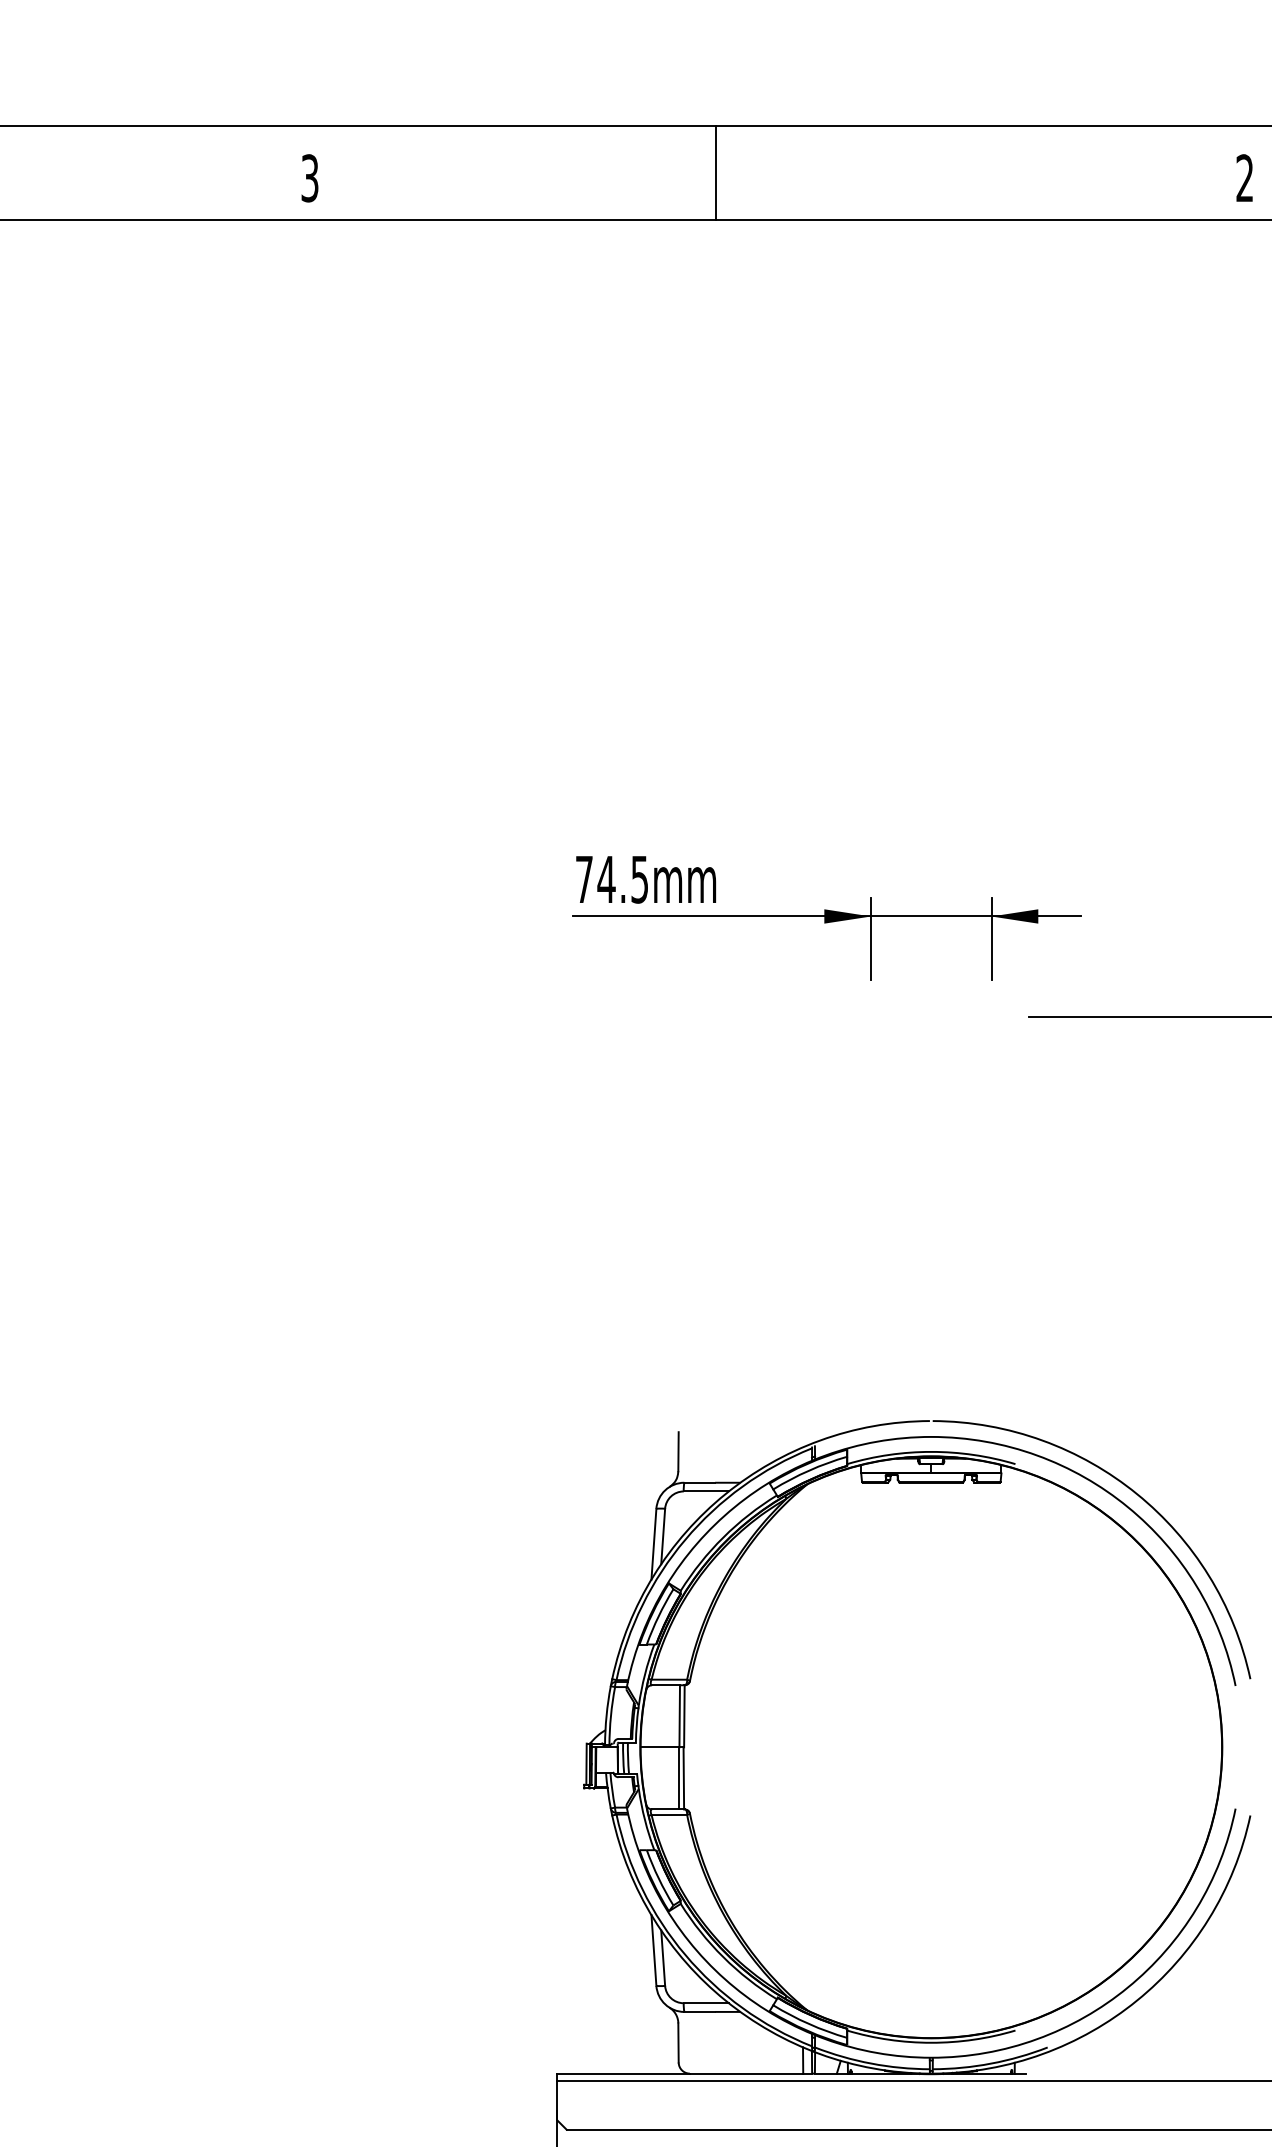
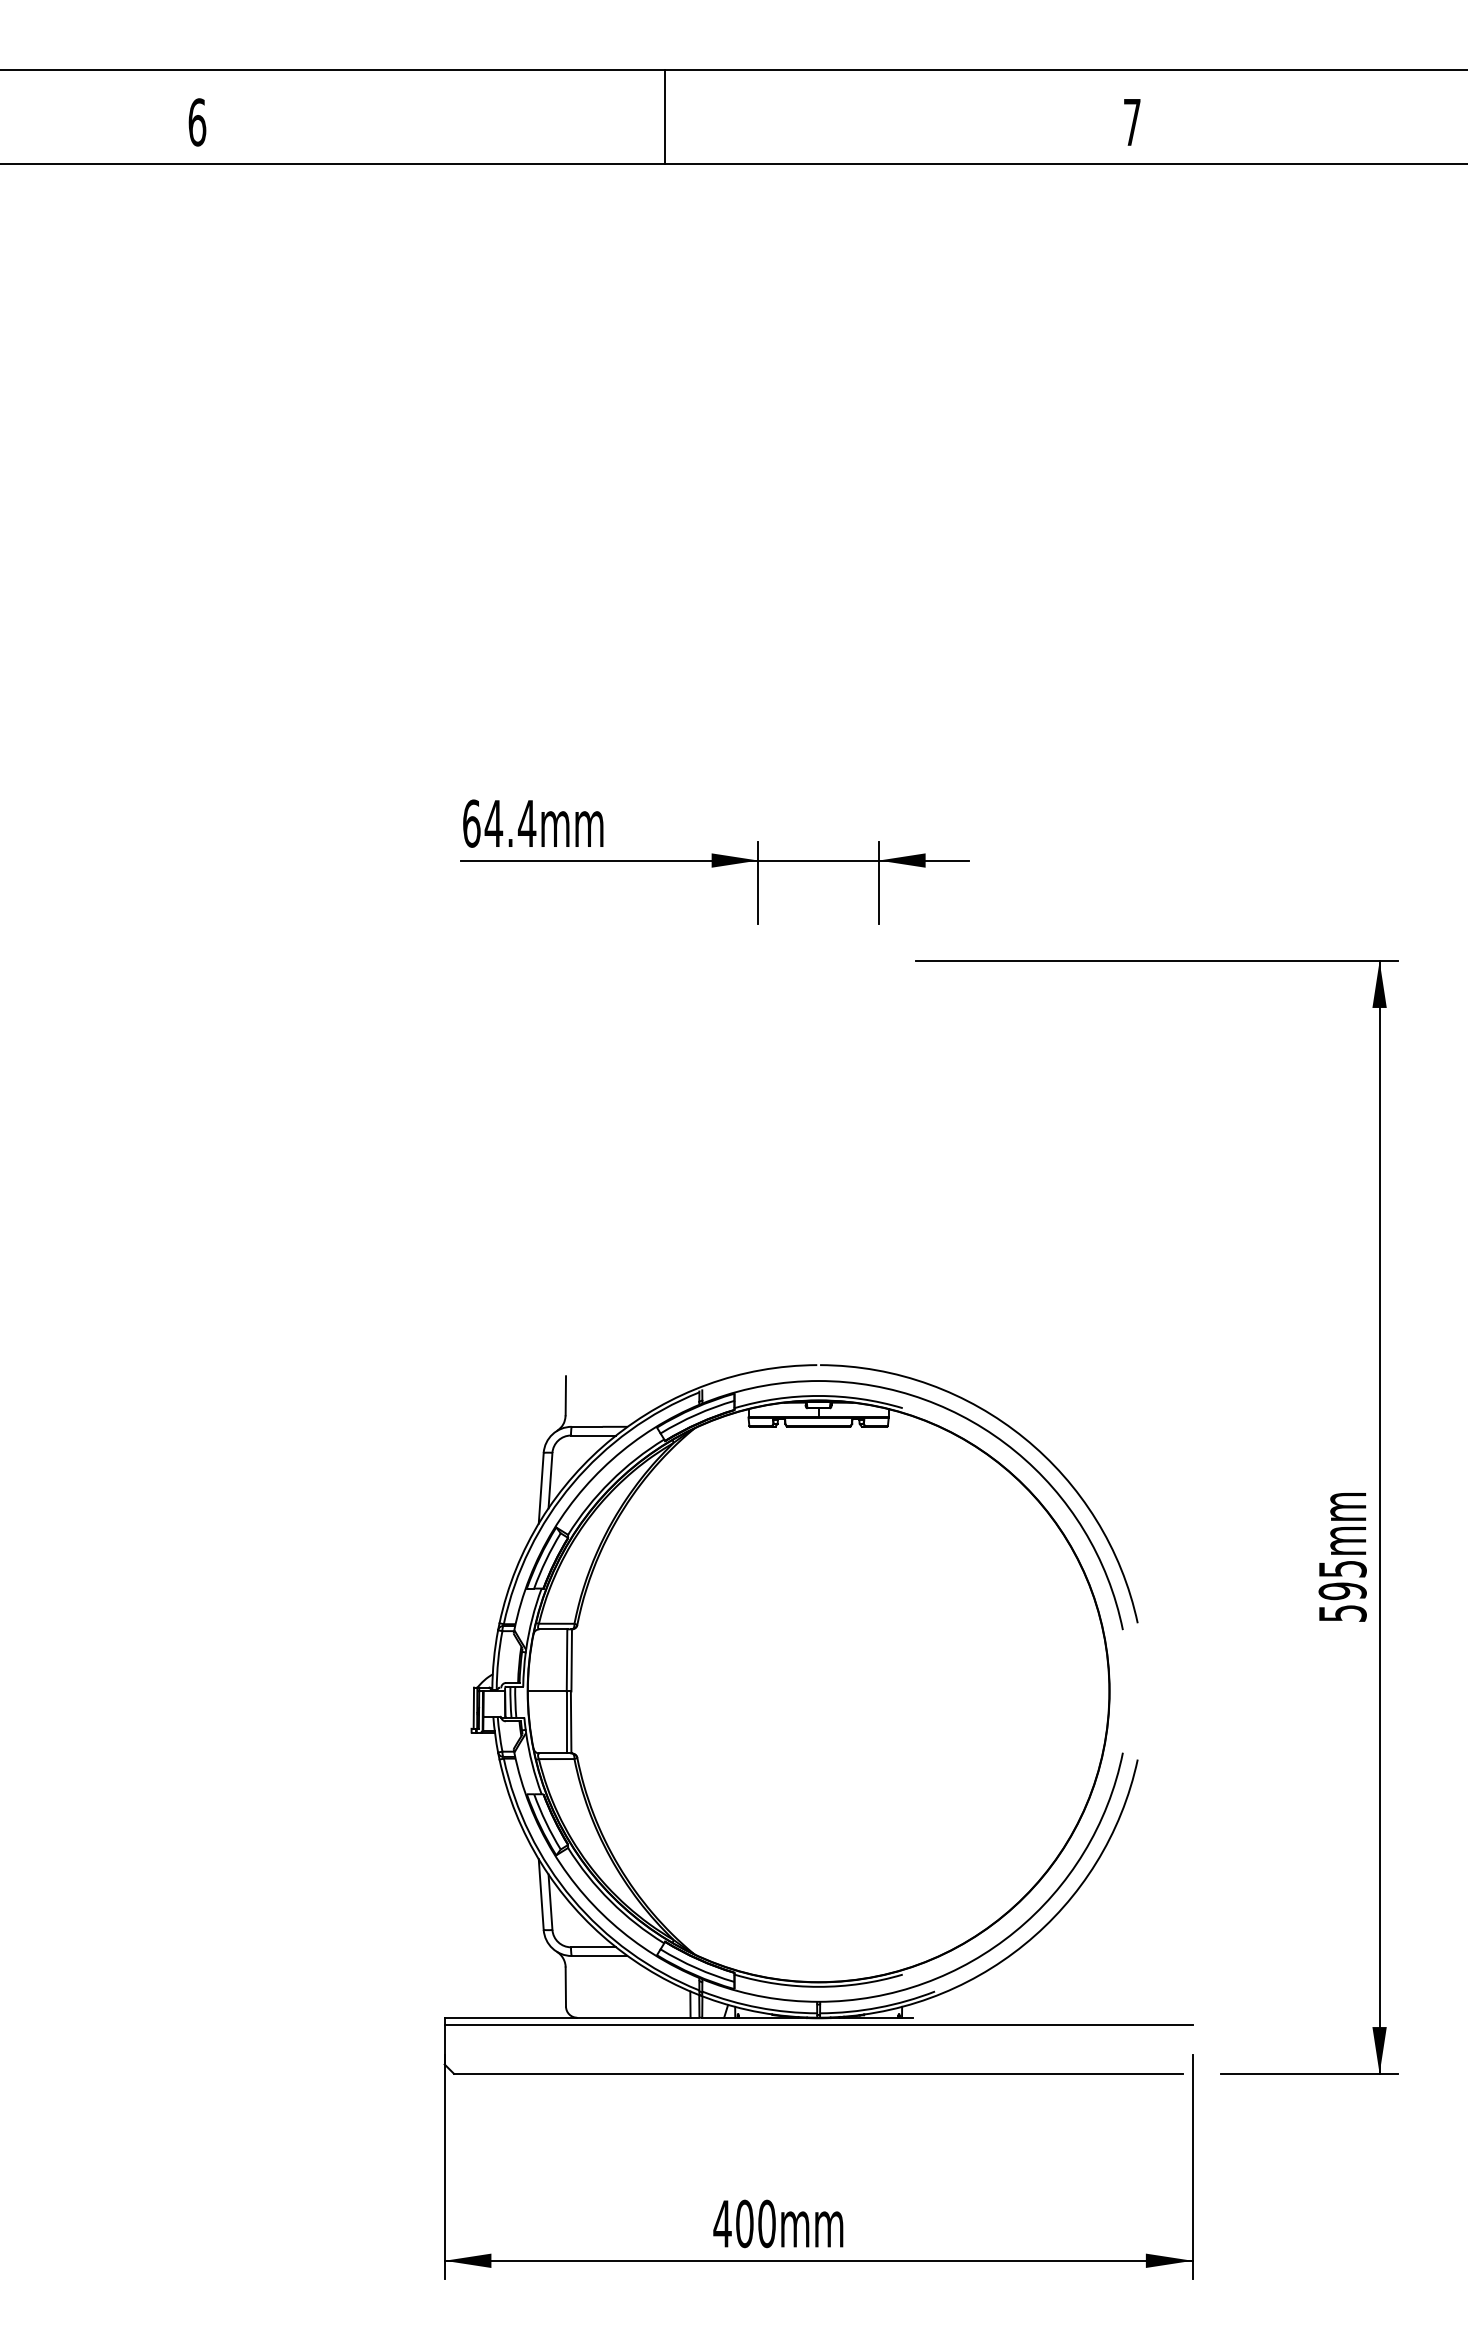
line: (716, 172) -> (665, 116), moved
text: (1244, 177) -> (1131, 121), 2 -> 7
text: (310, 178) -> (197, 122), 3 -> 6
text: (612, 879) -> (499, 823), 74.5mm -> 64.4mm

